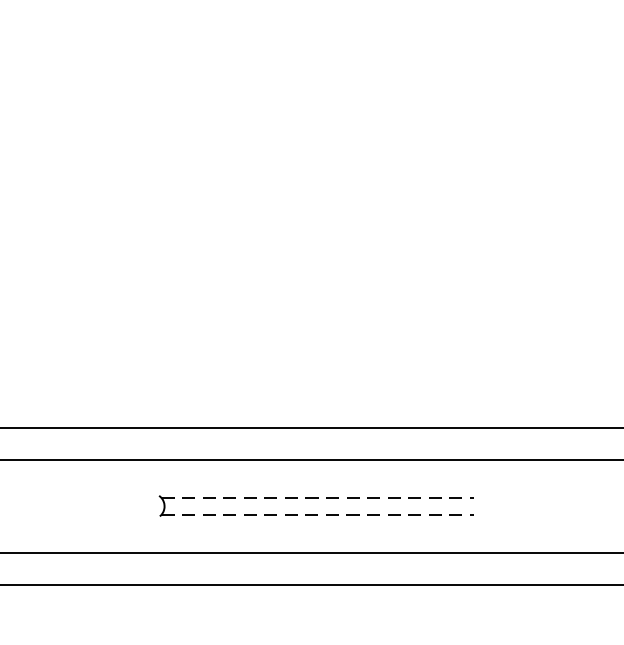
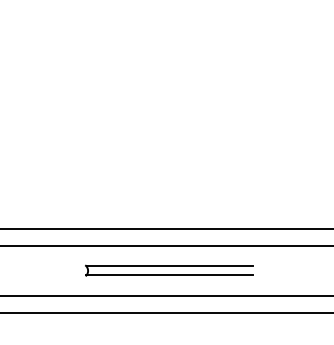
line: (318, 498) -> (170, 266), dashed -> solid
line: (316, 514) -> (169, 275), dashed -> solid

